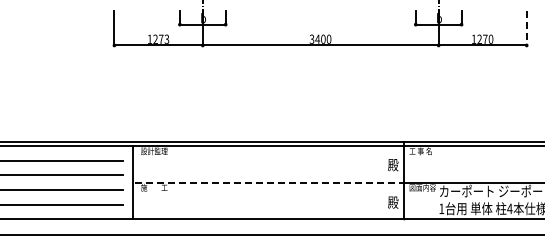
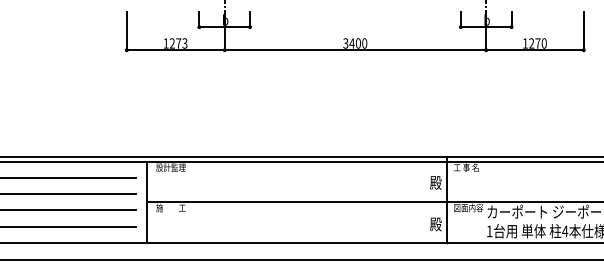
line: (526, 28) -> (583, 31), dashed -> solid
line: (269, 182) -> (298, 202), dashed -> solid

